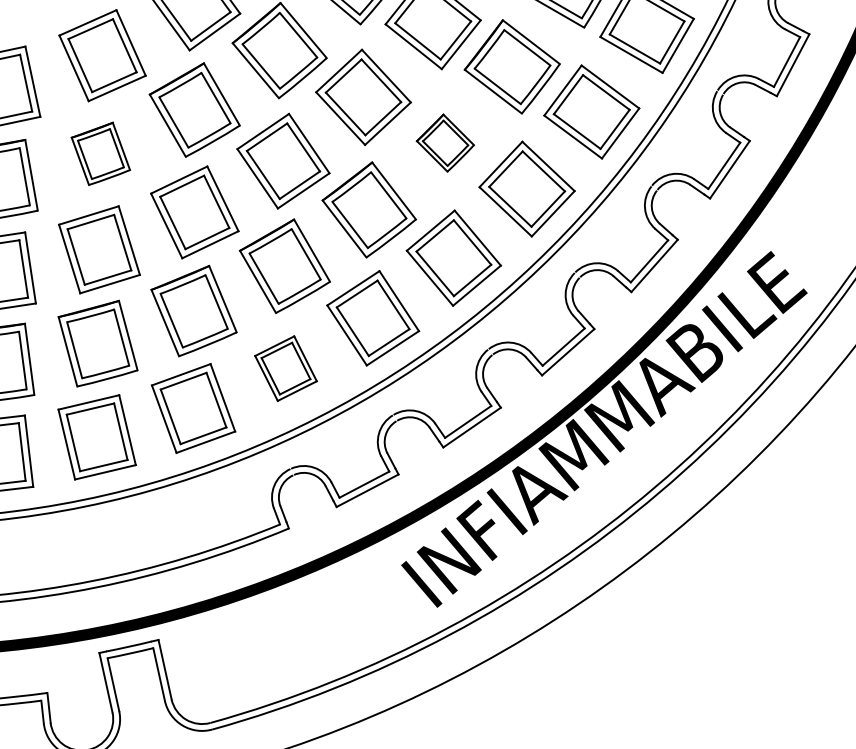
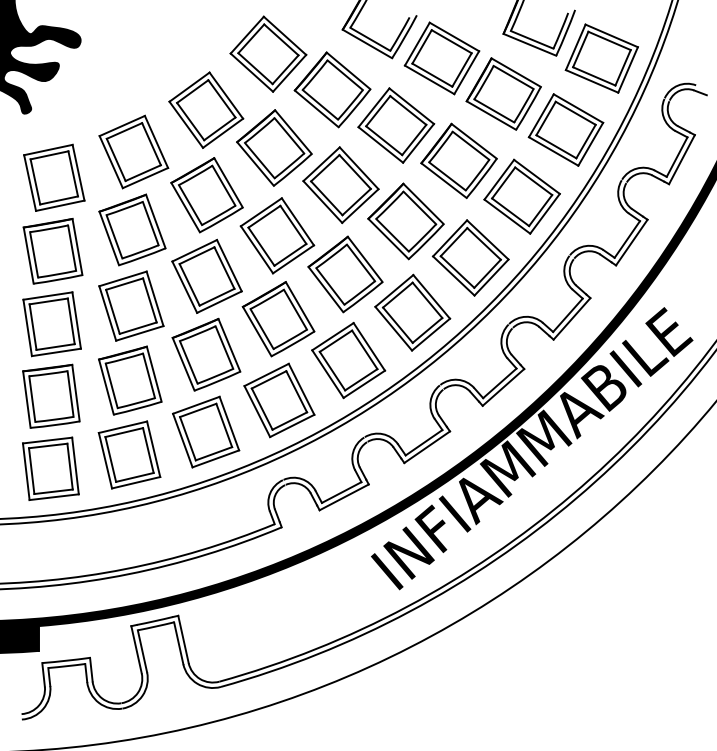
part: (444, 143) -> (405, 221), size x1.67
part: (100, 153) -> (132, 229), size x1.43
part: (286, 368) -> (279, 400), size x1.43

